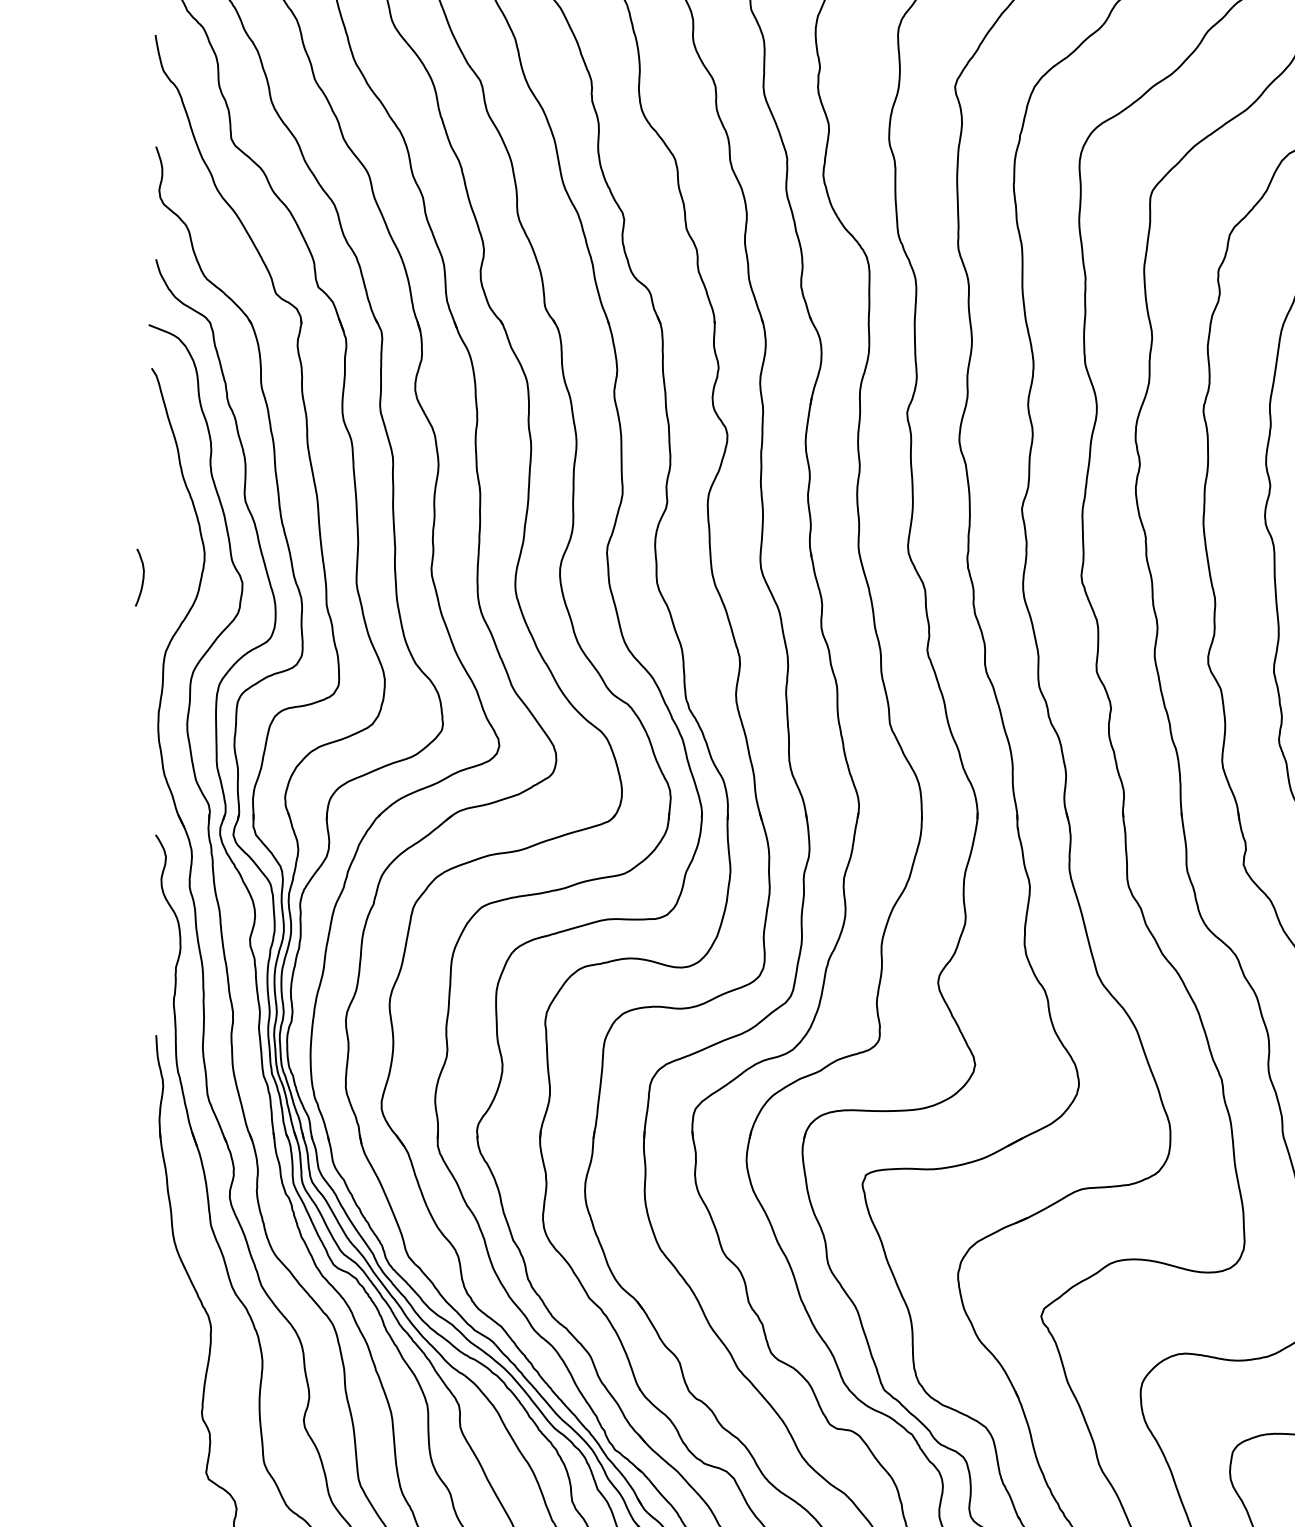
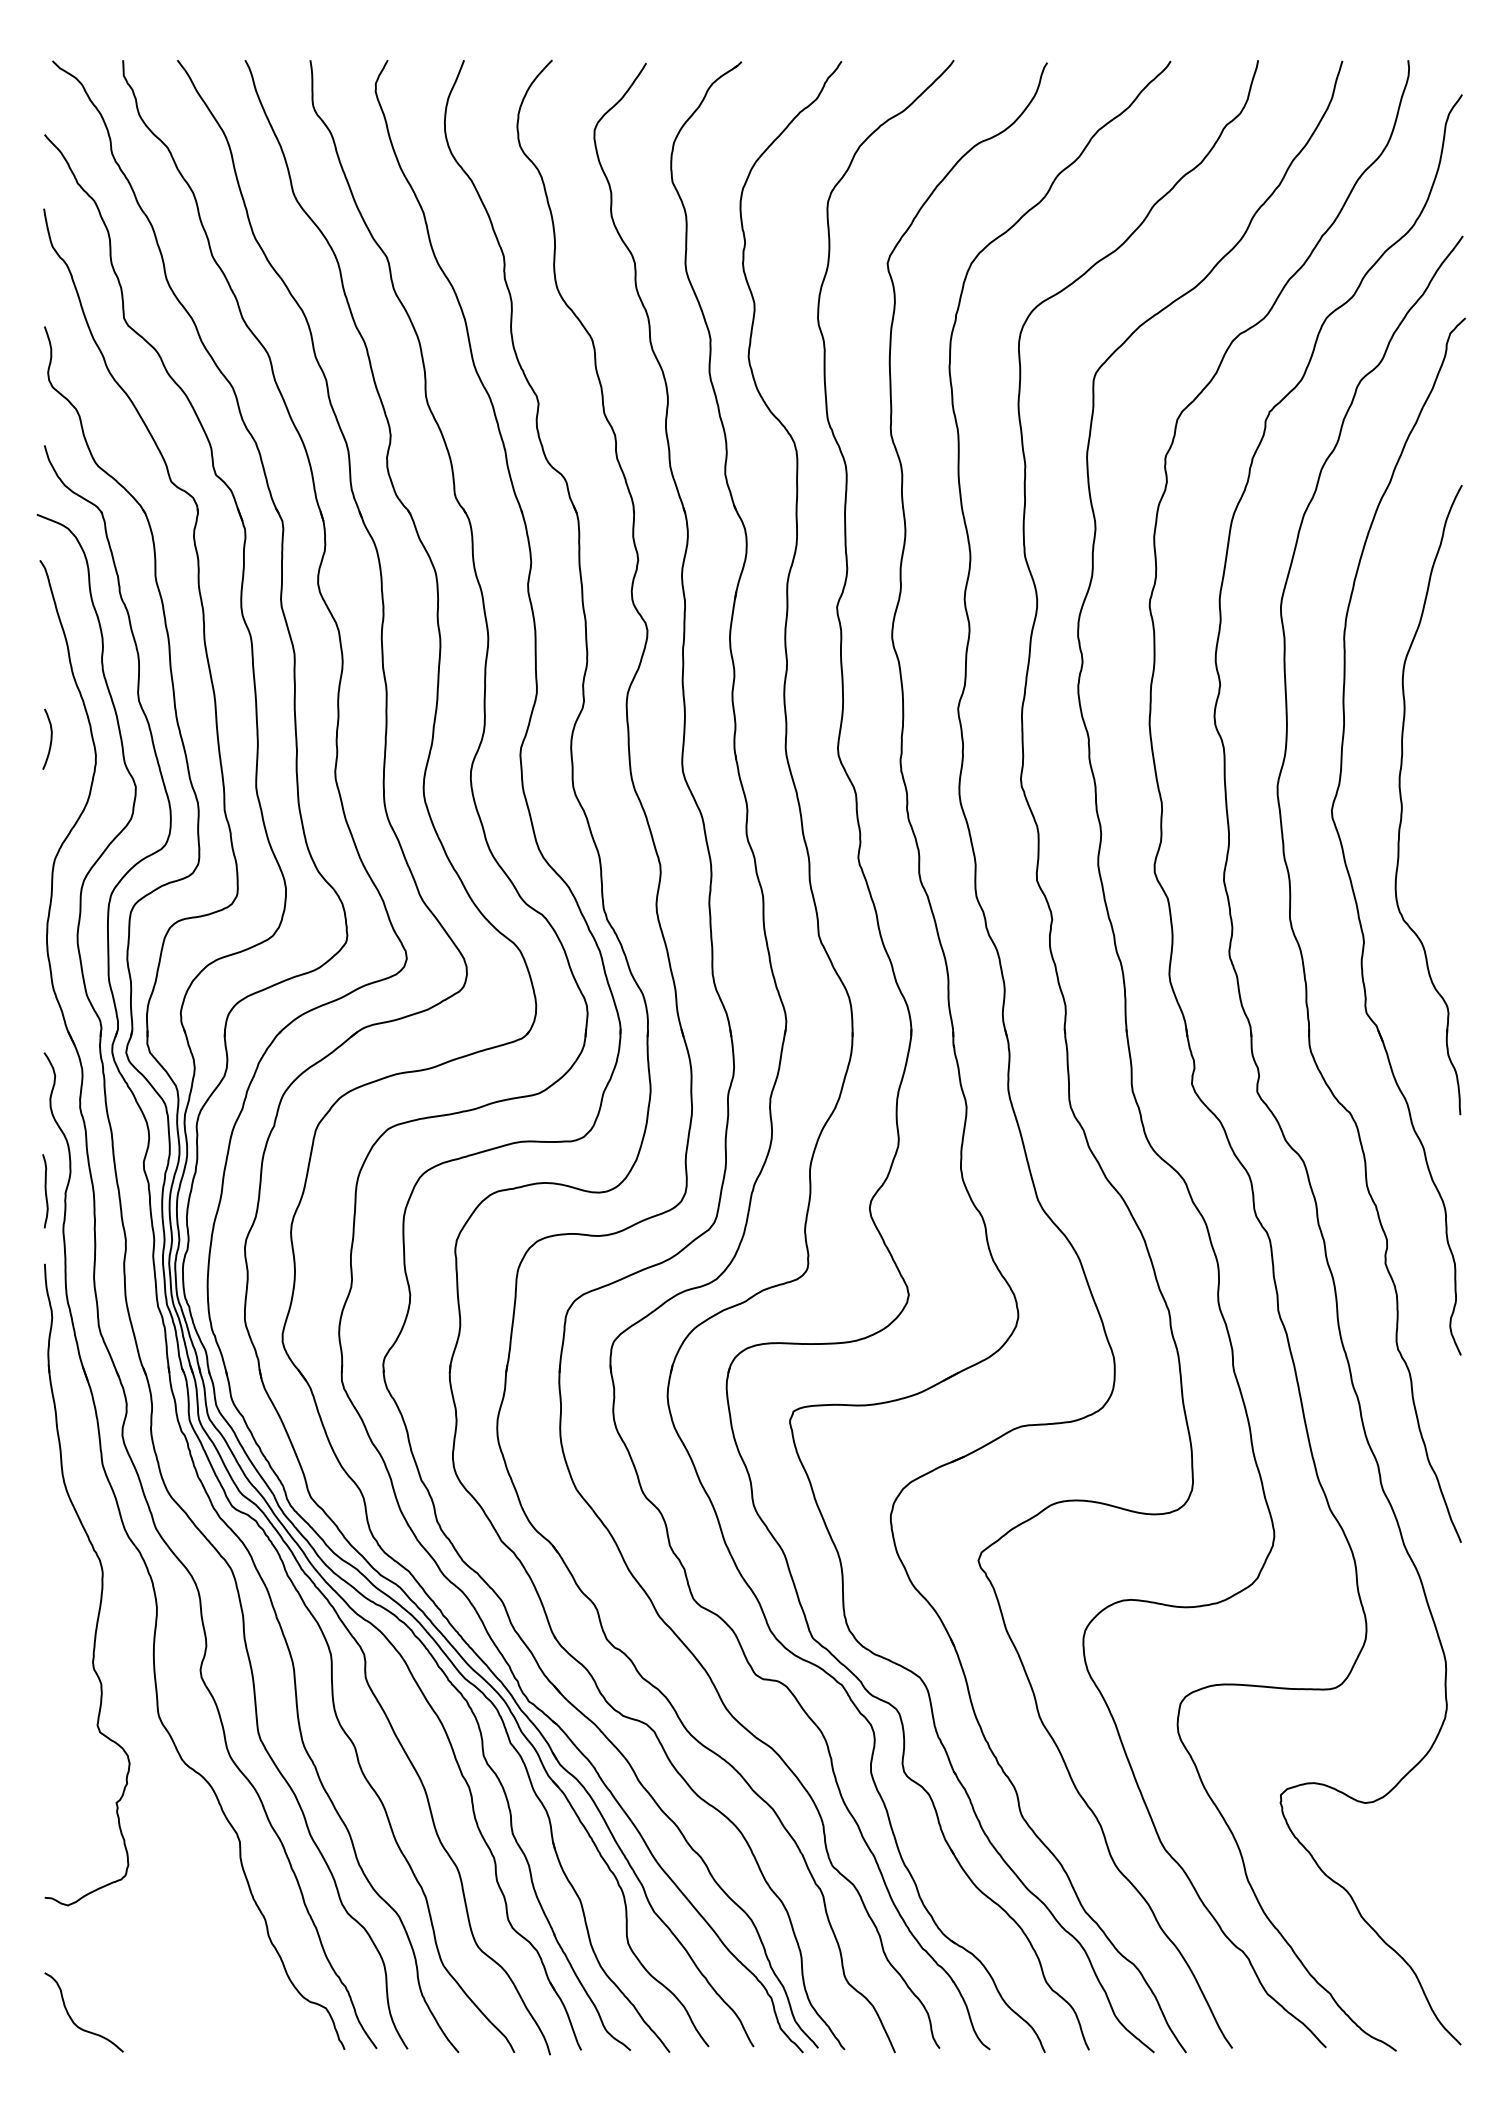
curve: (142, 576) -> (50, 738), moved
curve: (156, 966) -> (45, 1191), added

